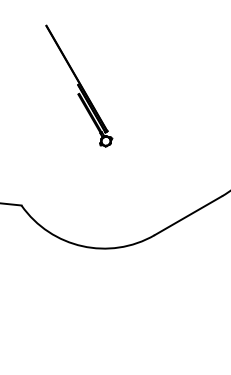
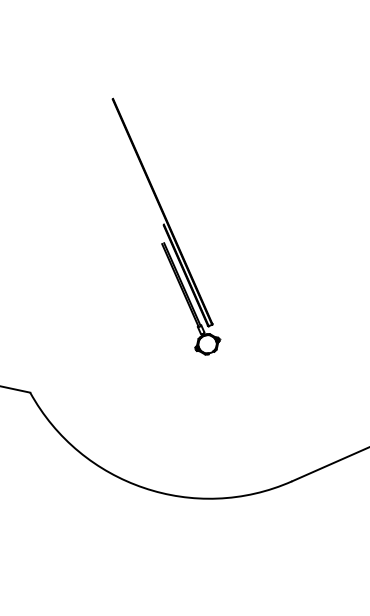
part: (79, 85) -> (166, 226), moved

